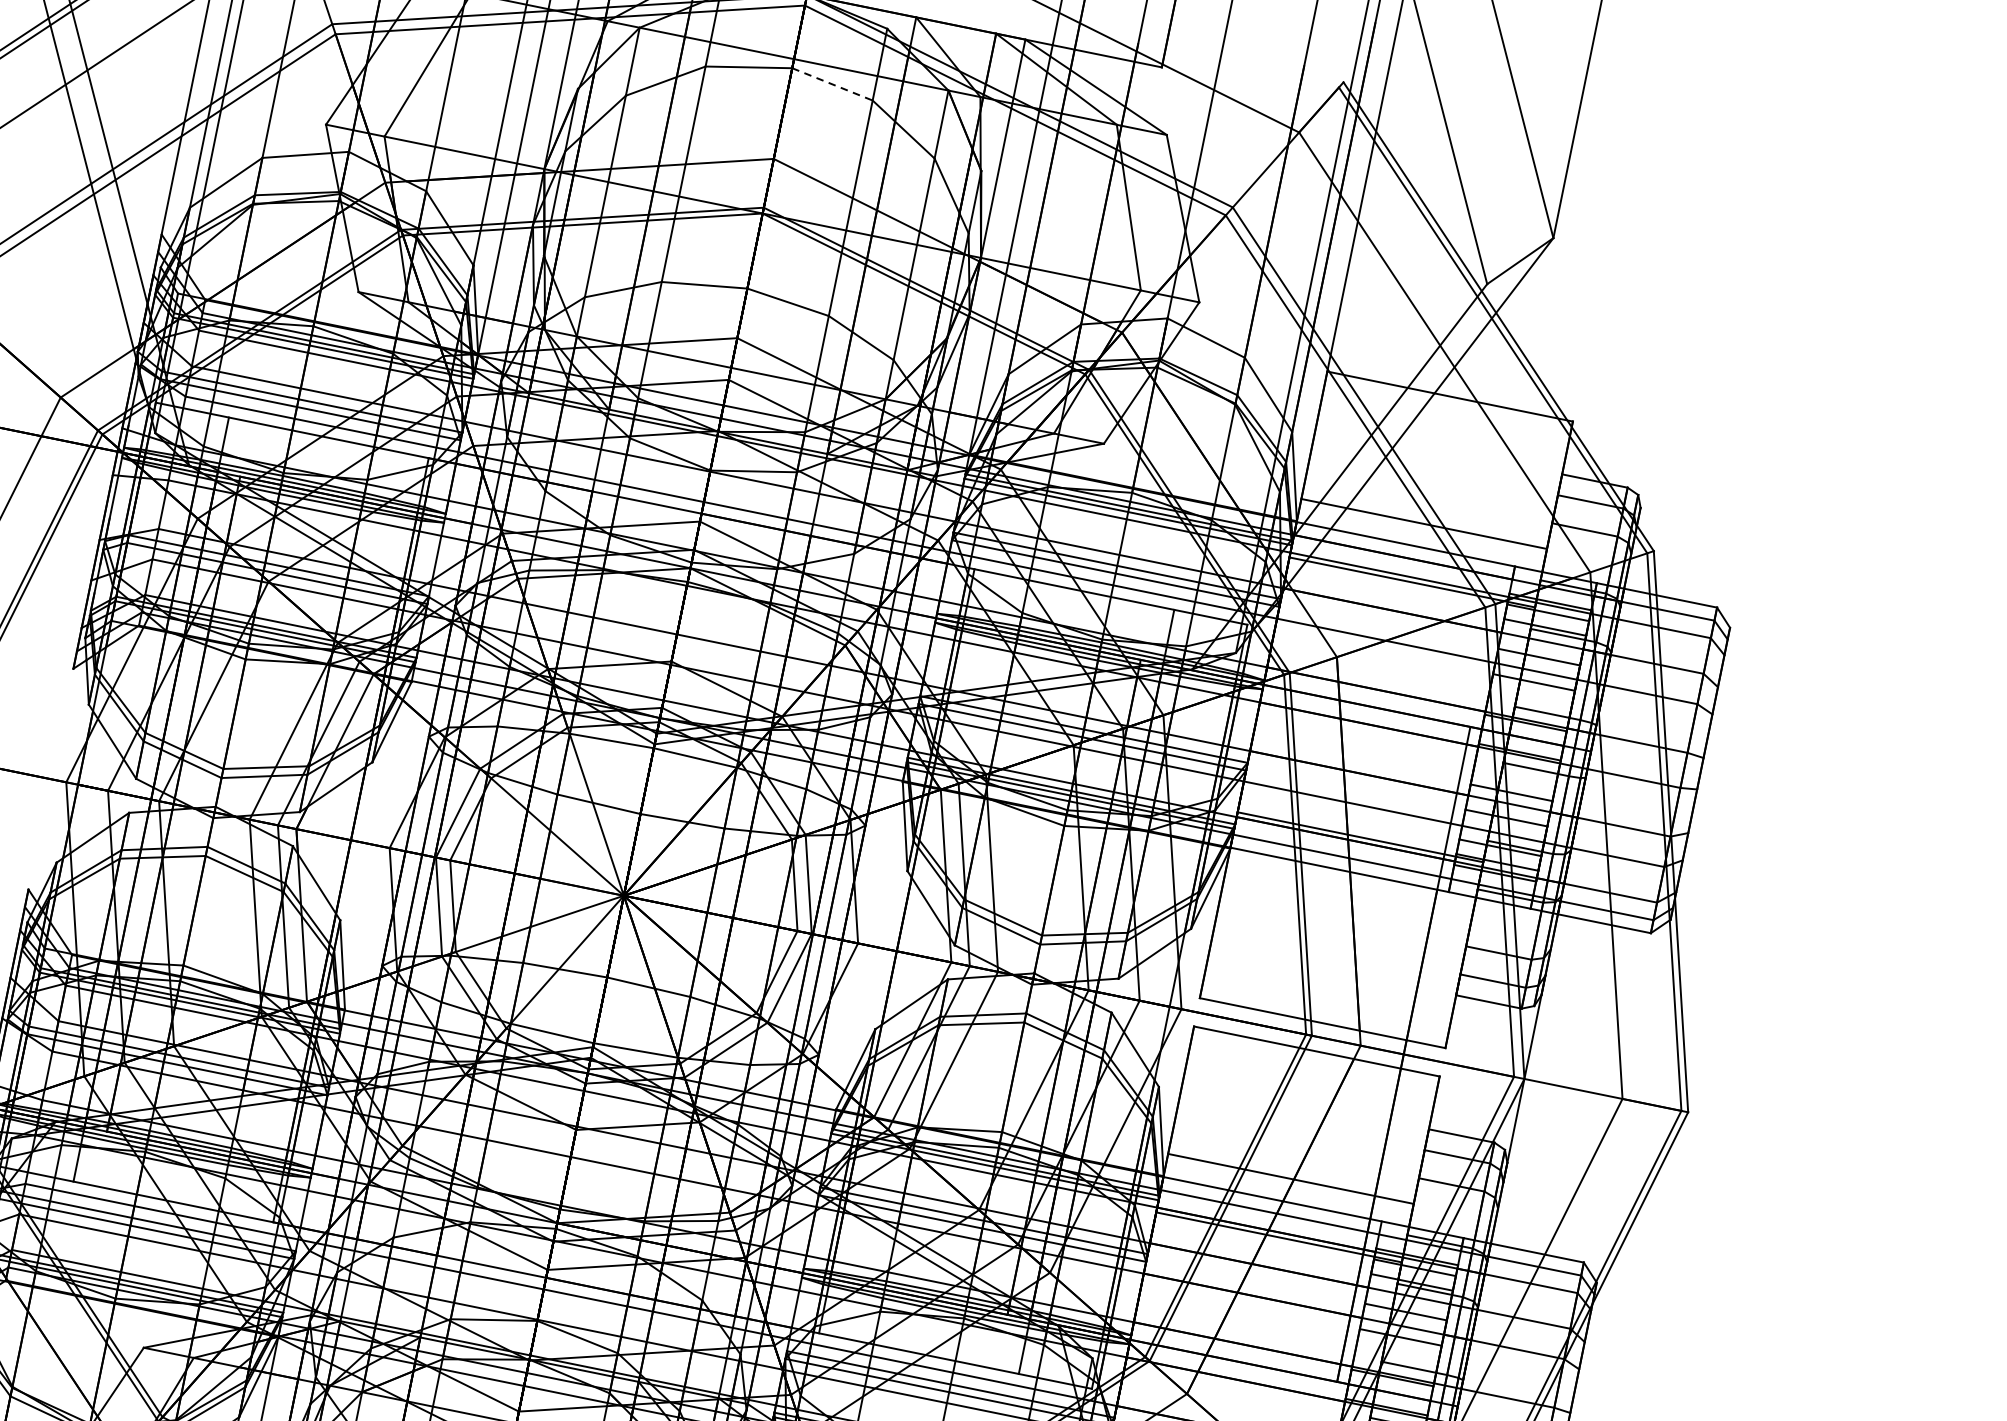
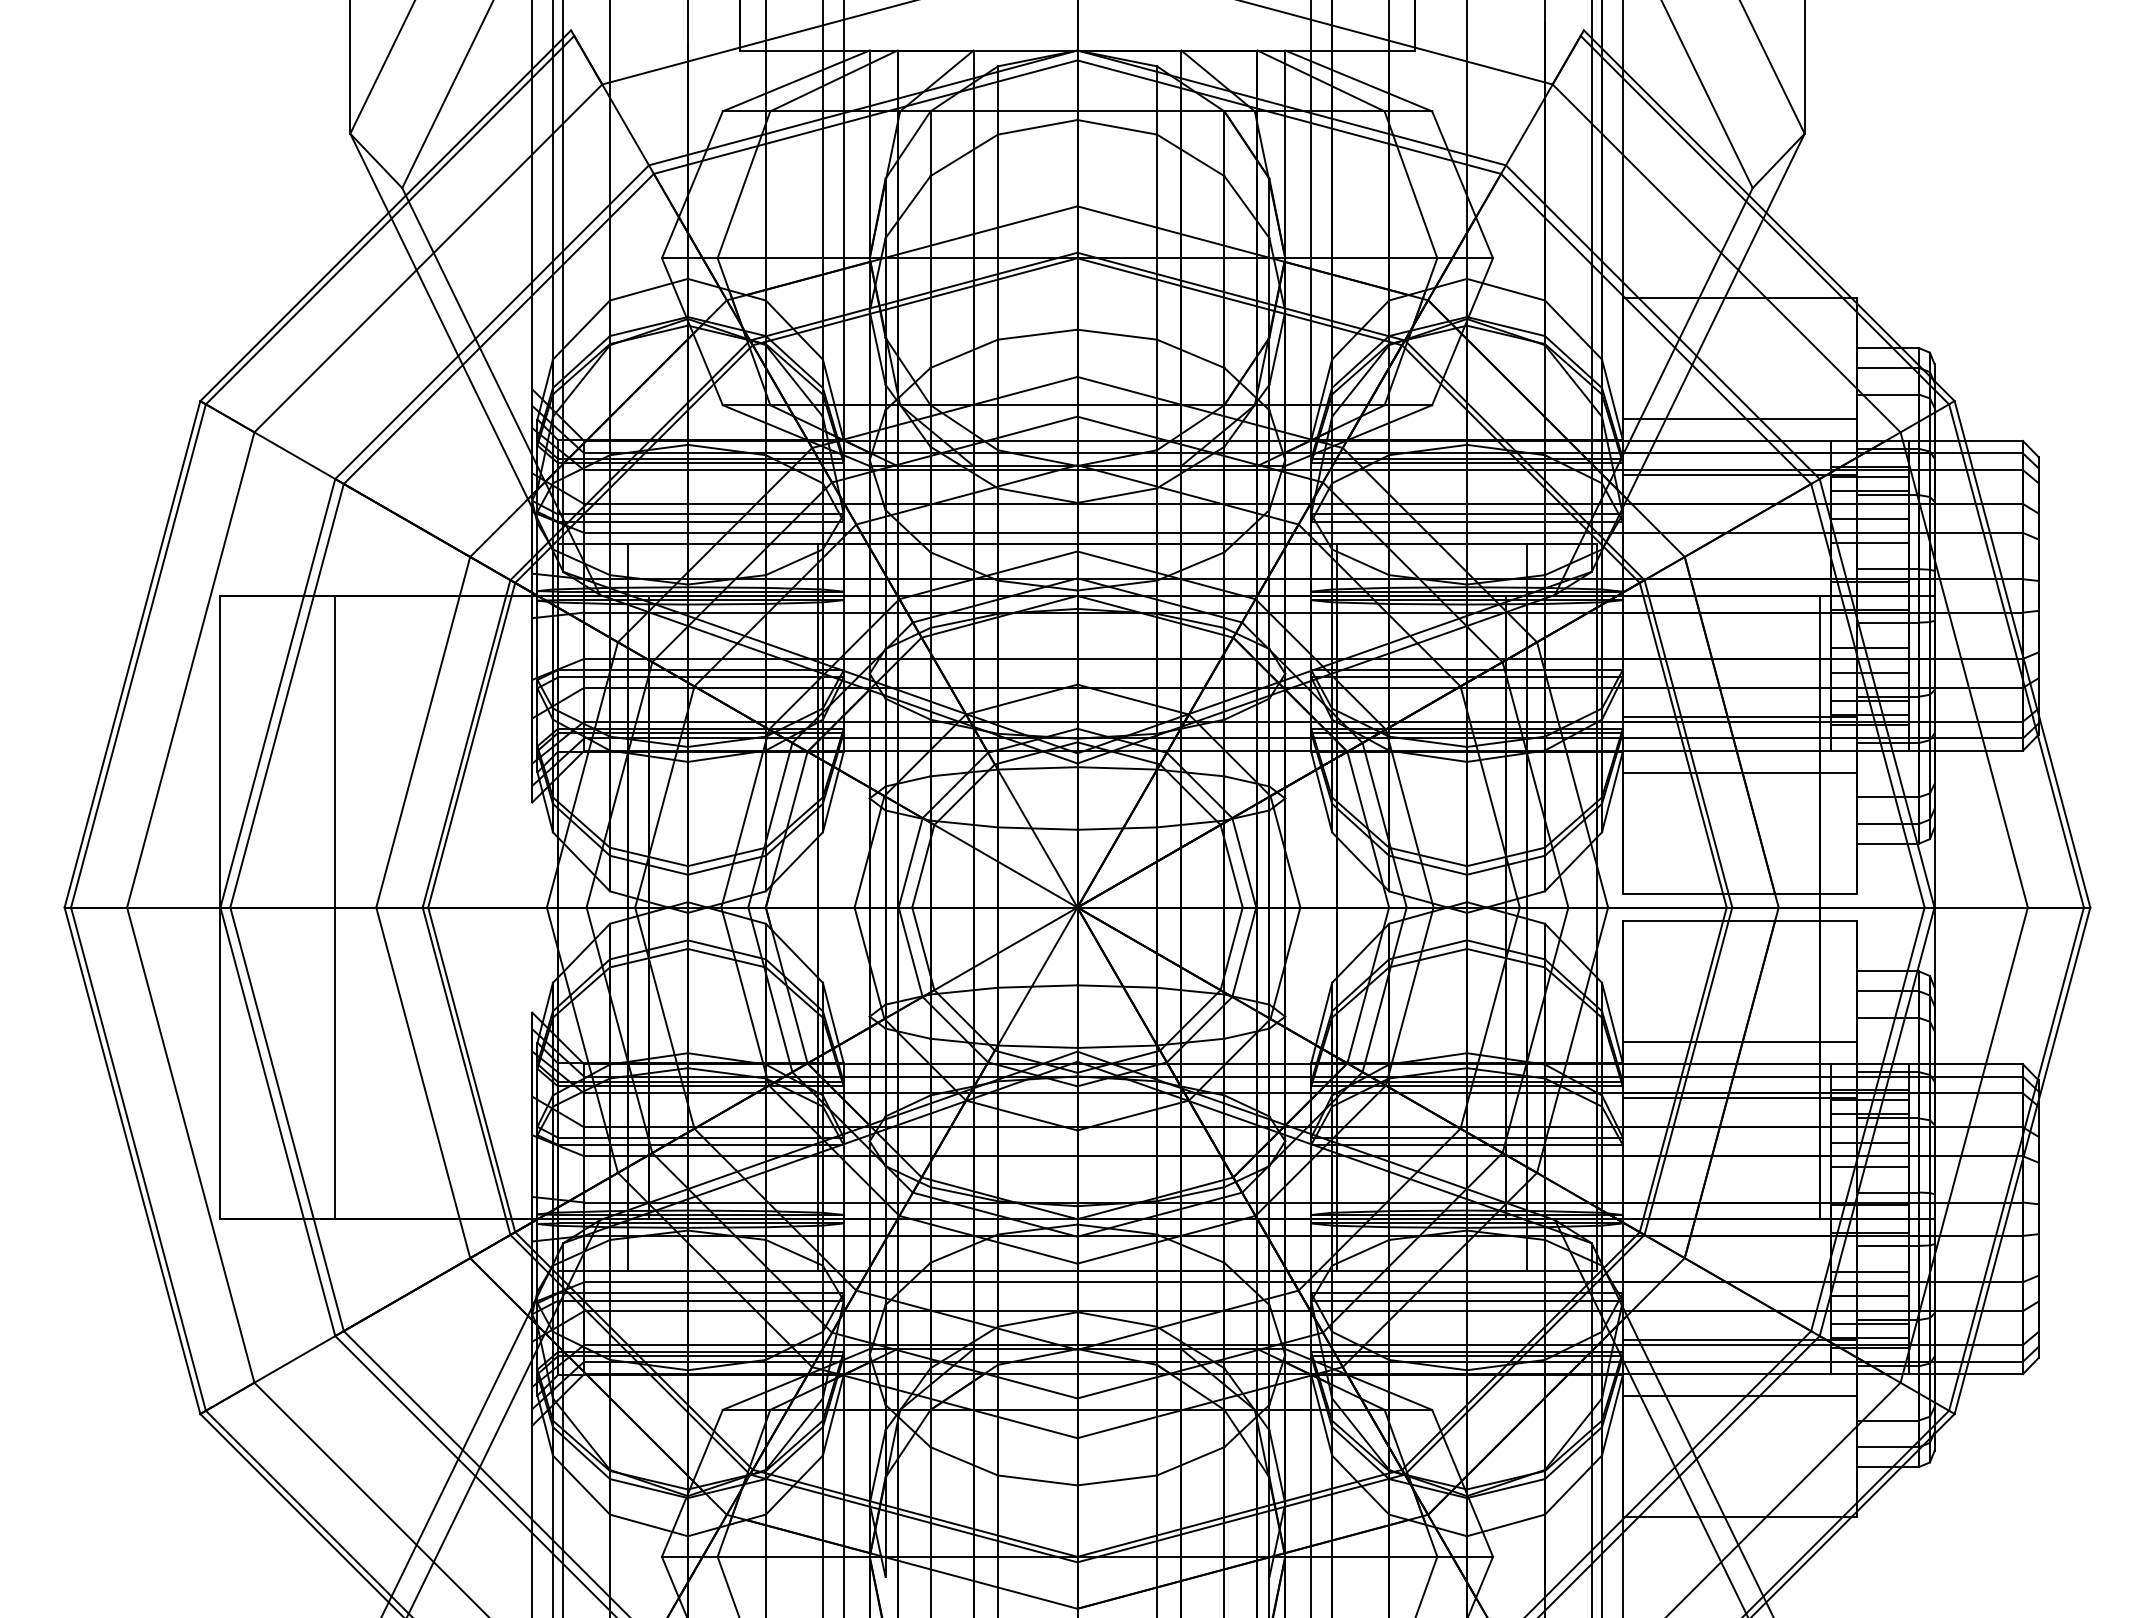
line: (832, 84) -> (1117, 127), dashed -> solid
line: (1348, 895) -> (1739, 772), added

